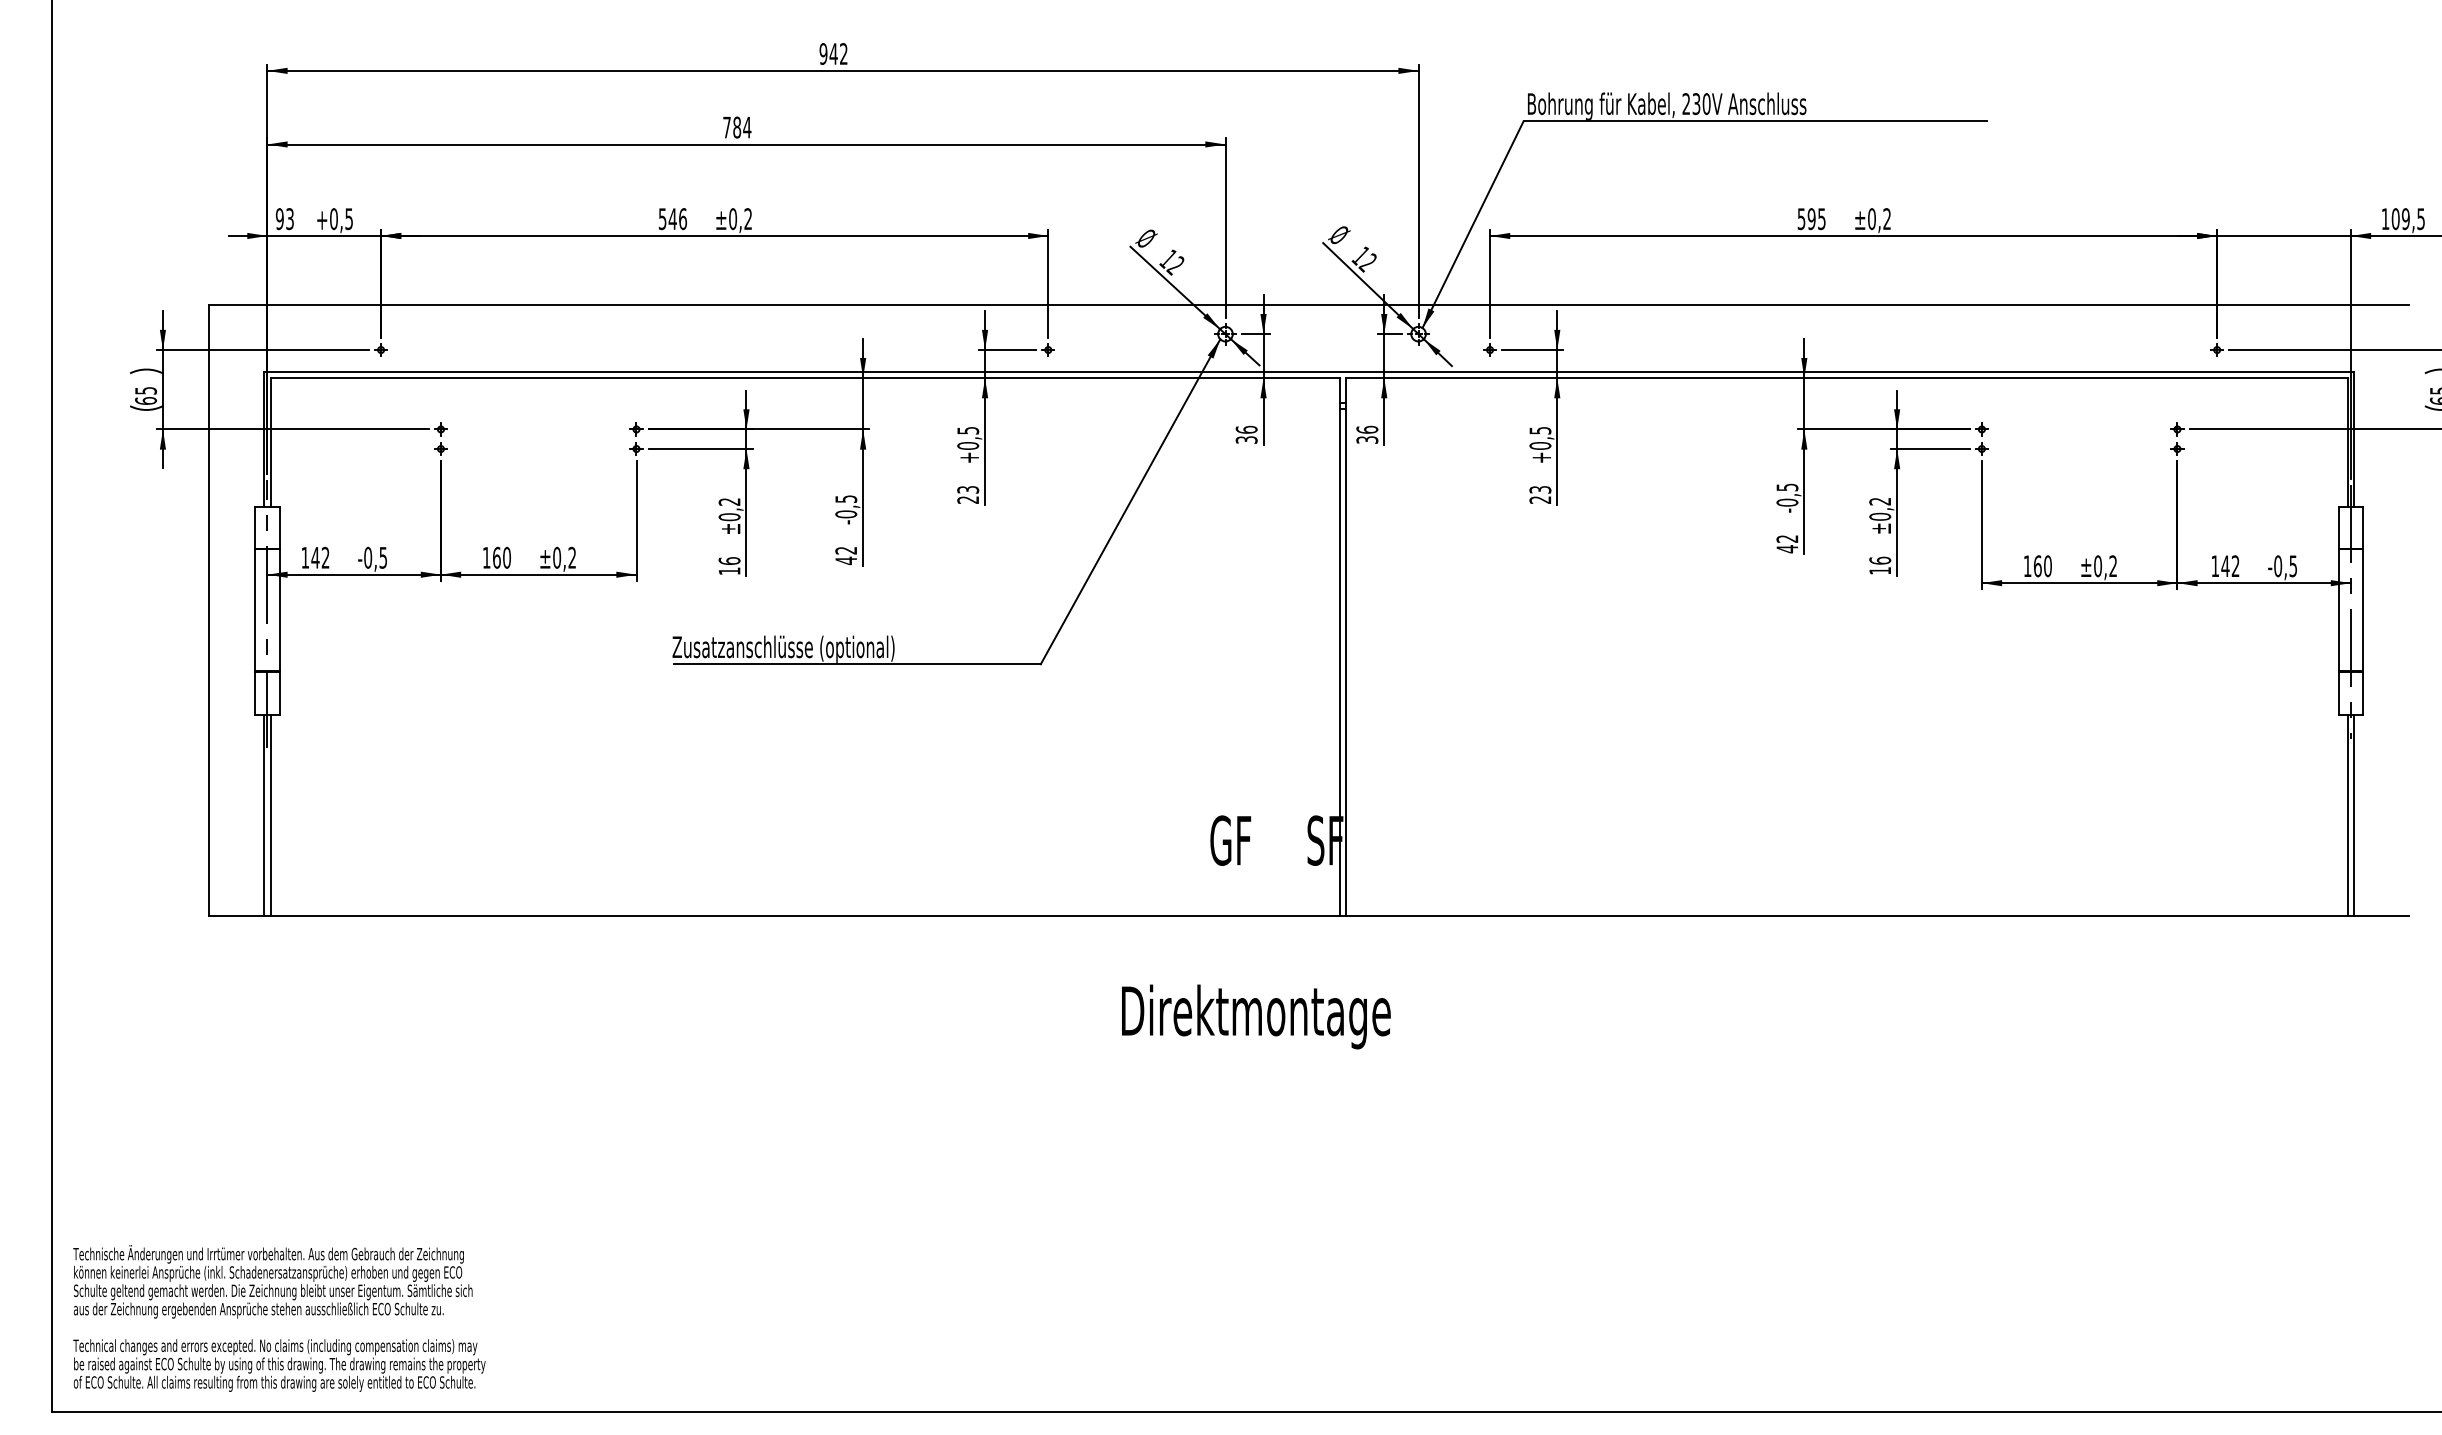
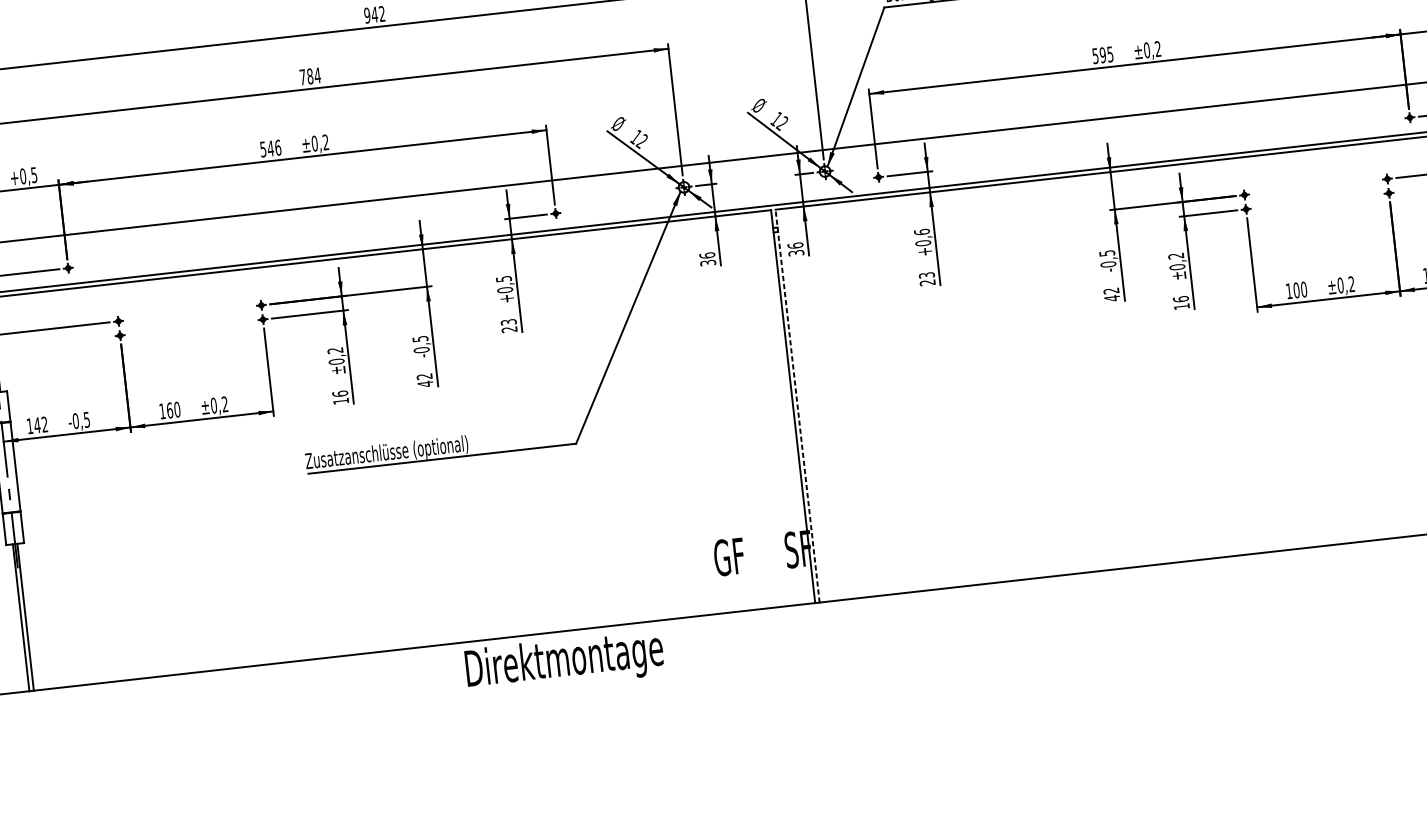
text: (1540, 430) -> (922, 231), +0,5 -> +0,6
text: (2037, 565) -> (1296, 289), 160 -> 100
line: (1345, 647) -> (797, 406), solid -> dashed
text: (1256, 1016) -> (564, 661), moved

